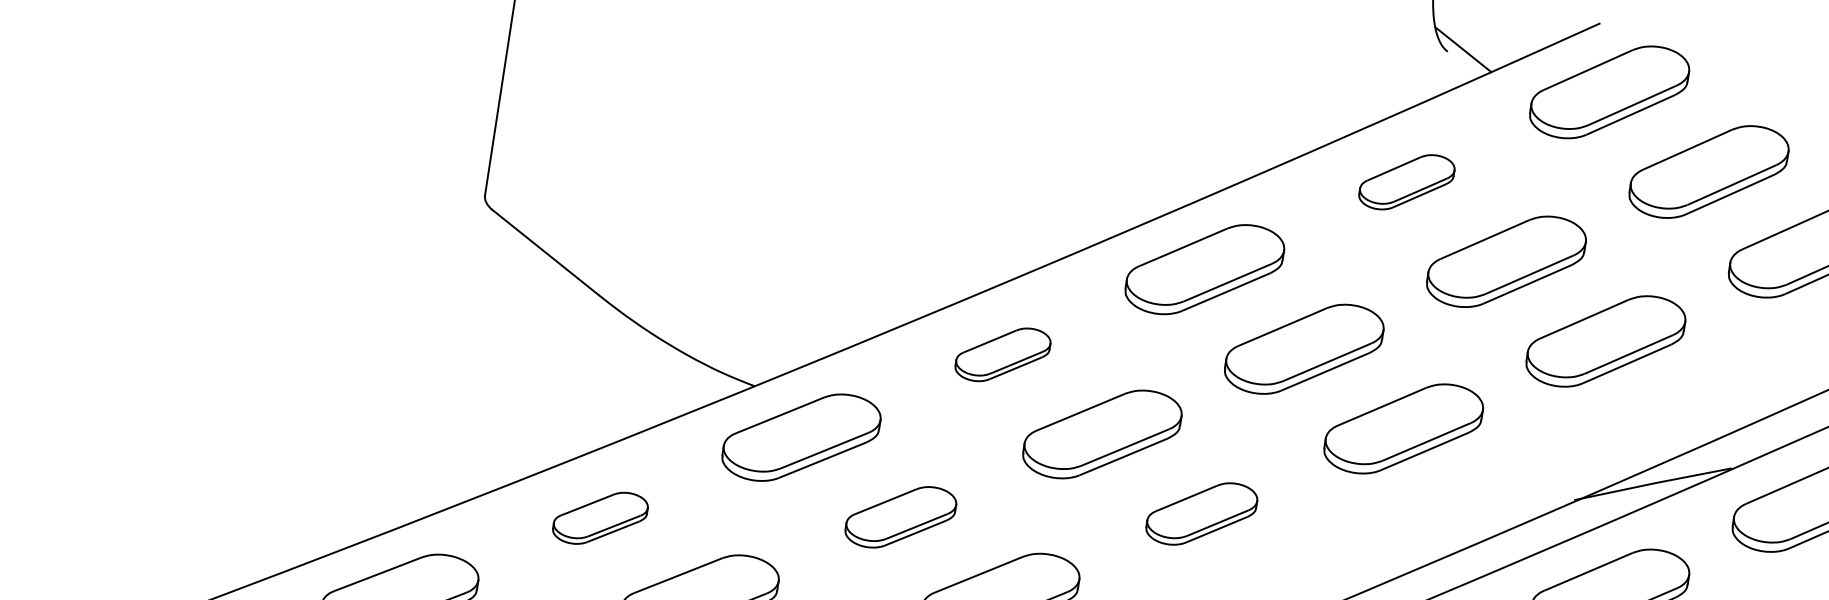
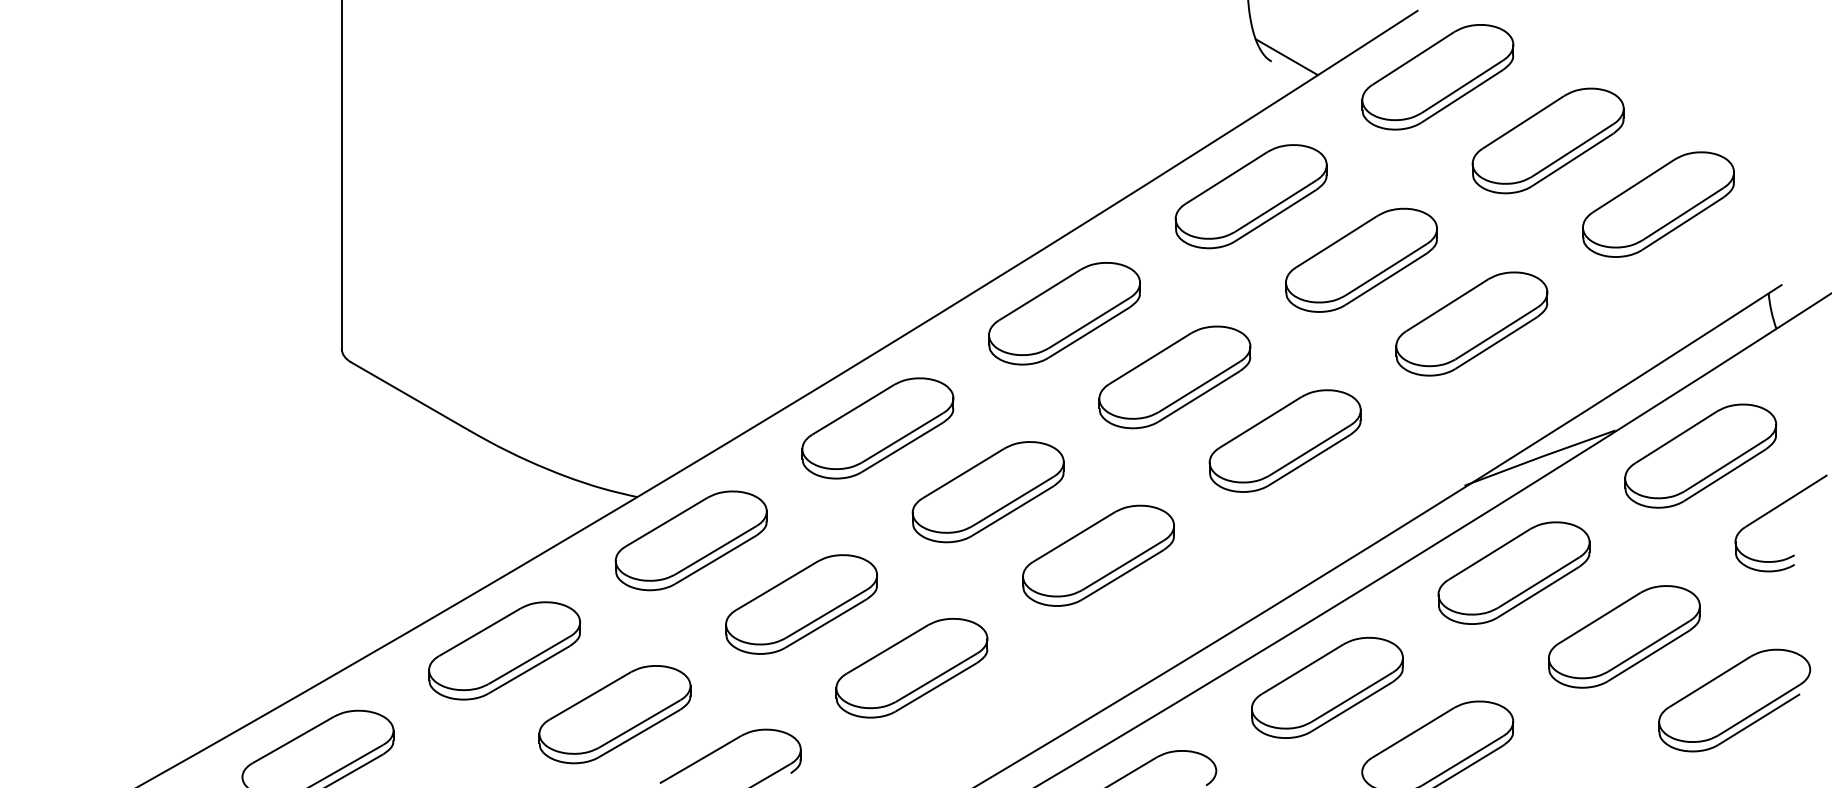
part: (1406, 181) -> (1250, 196), size x1.67
part: (1002, 354) -> (877, 428), size x1.67
part: (1201, 513) -> (1098, 555), size x1.43
part: (600, 517) -> (504, 650), size x1.67
part: (900, 517) -> (801, 604), size x1.43

